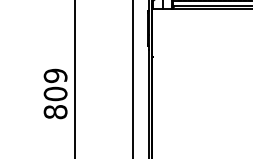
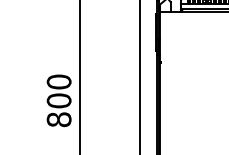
text: (55, 75) -> (59, 81), 809 -> 800

